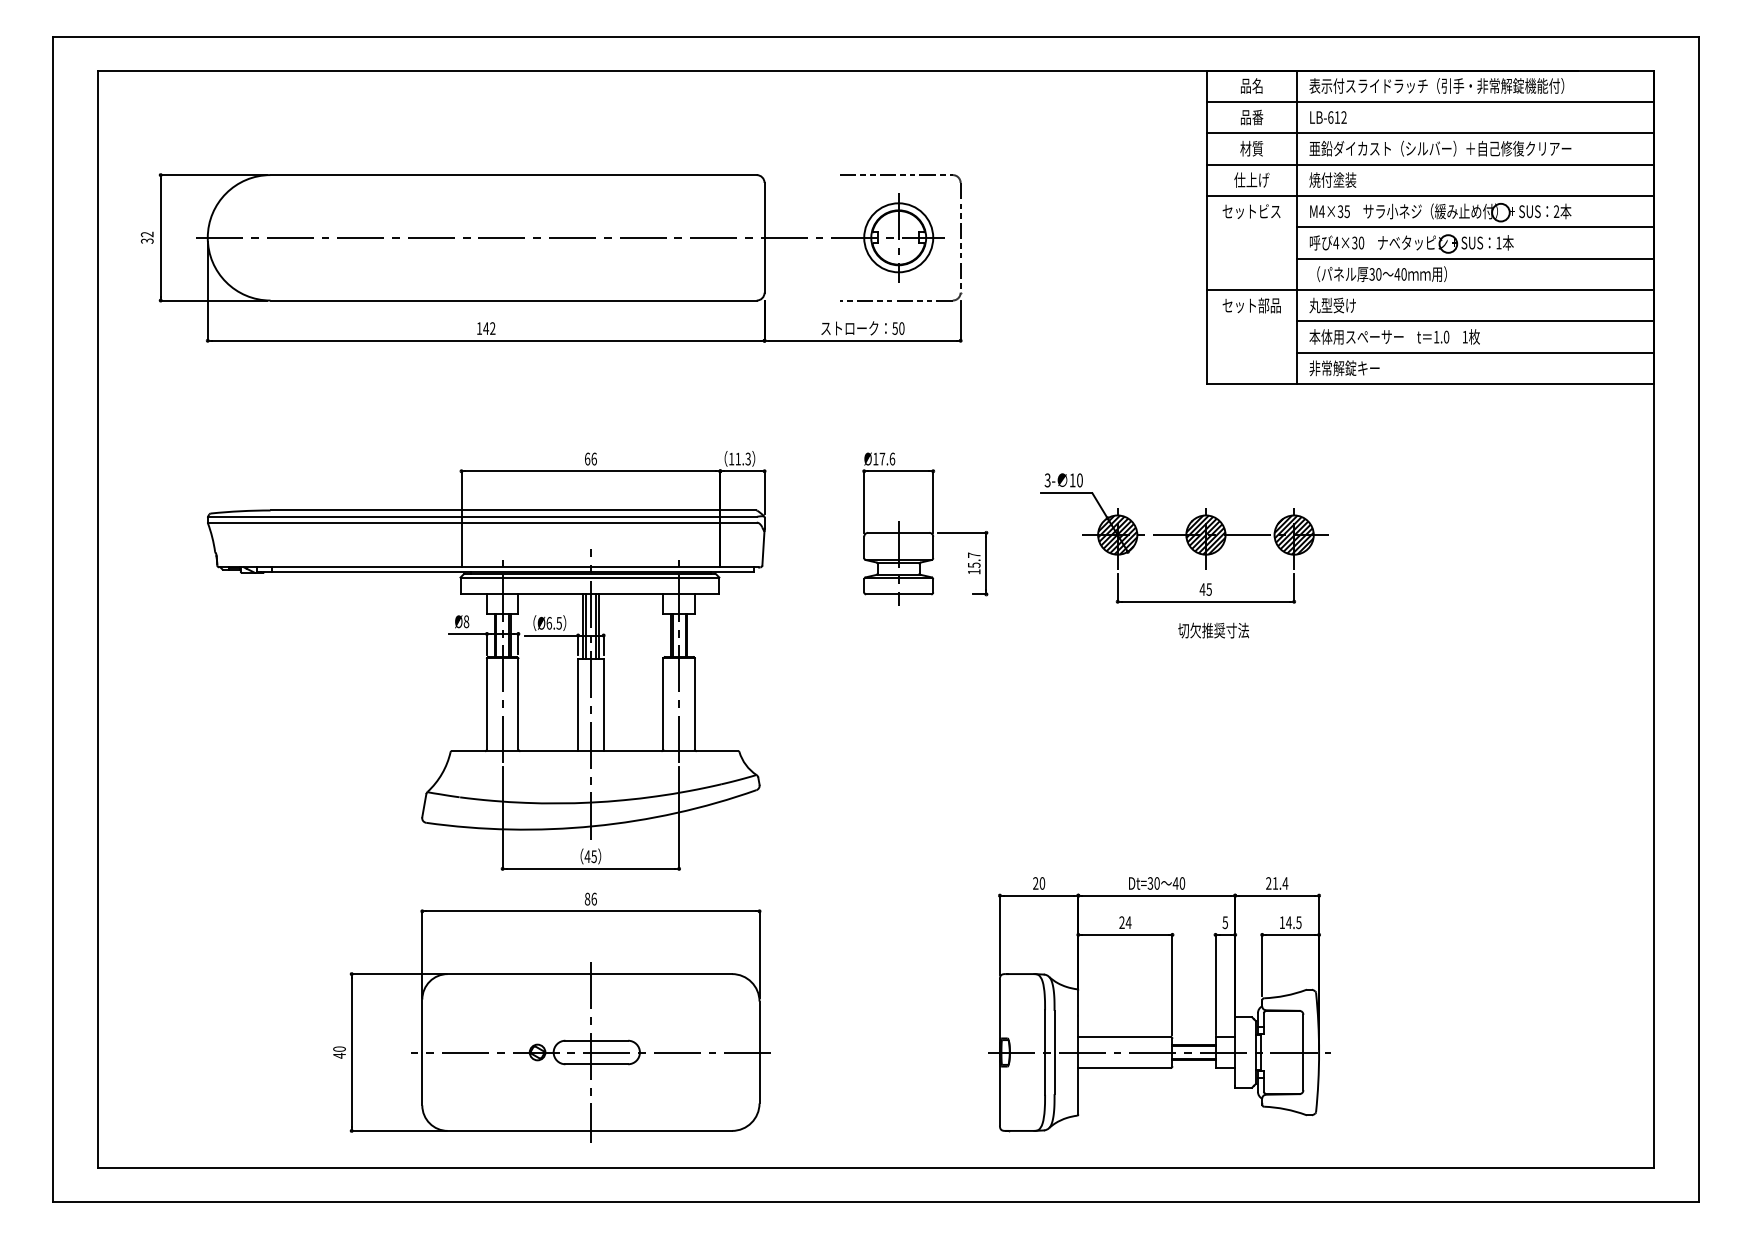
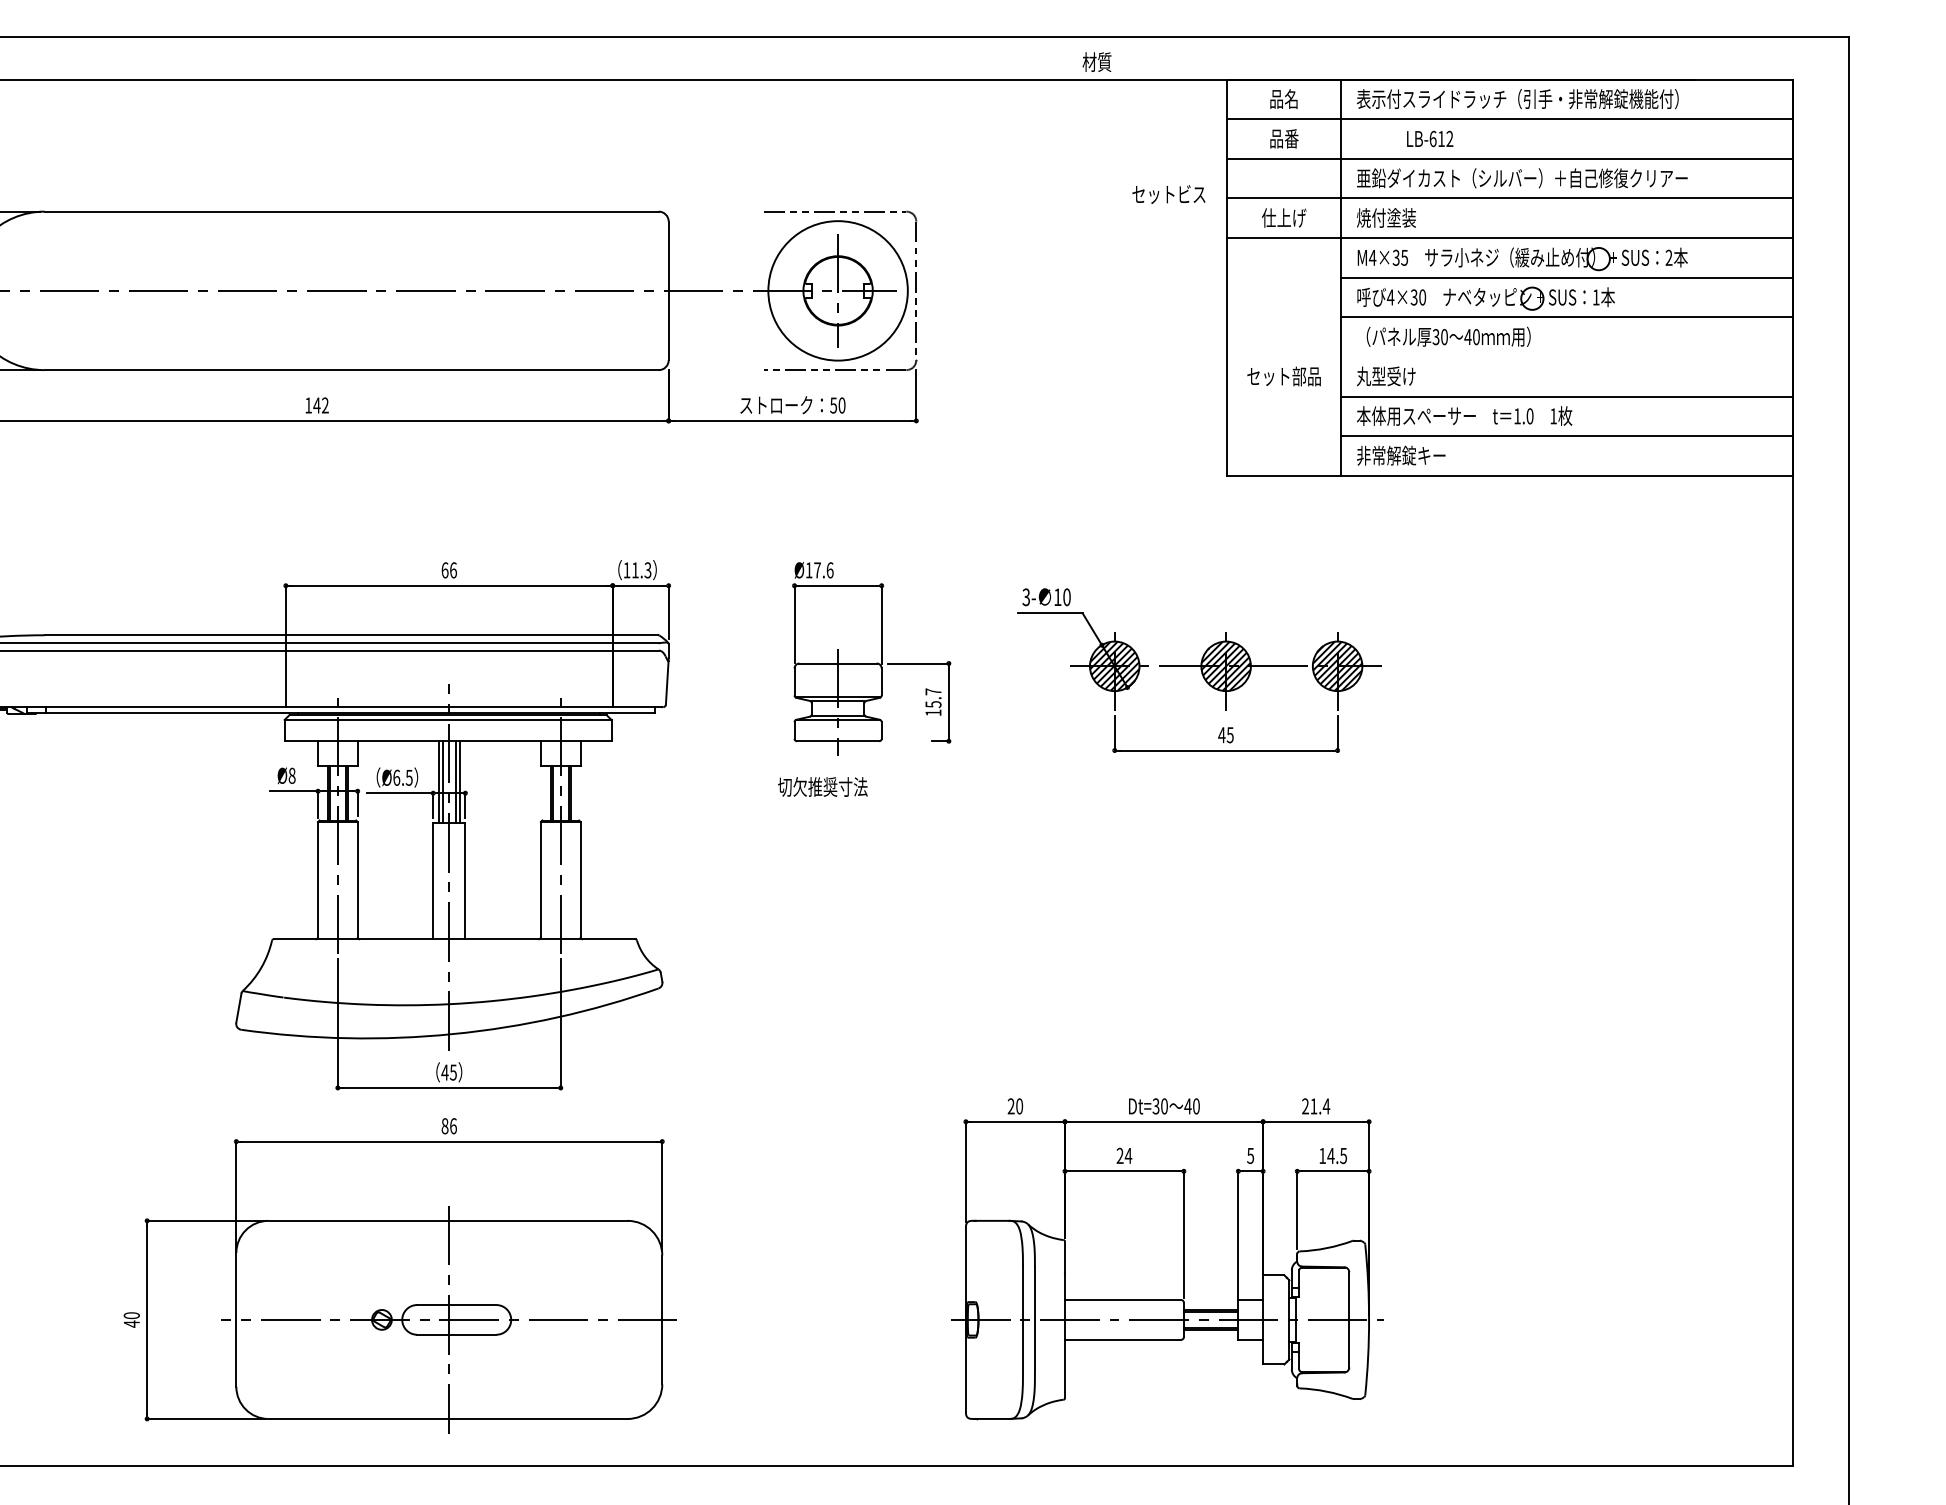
text: (1328, 117) -> (1430, 138), moved
text: (1251, 148) -> (1096, 61), moved
text: (1251, 211) -> (1168, 194), moved
circle: (898, 237) -> (837, 290), size x1.6
line: (1430, 290) -> (1509, 357), removed
text: (1213, 630) -> (822, 786), moved

